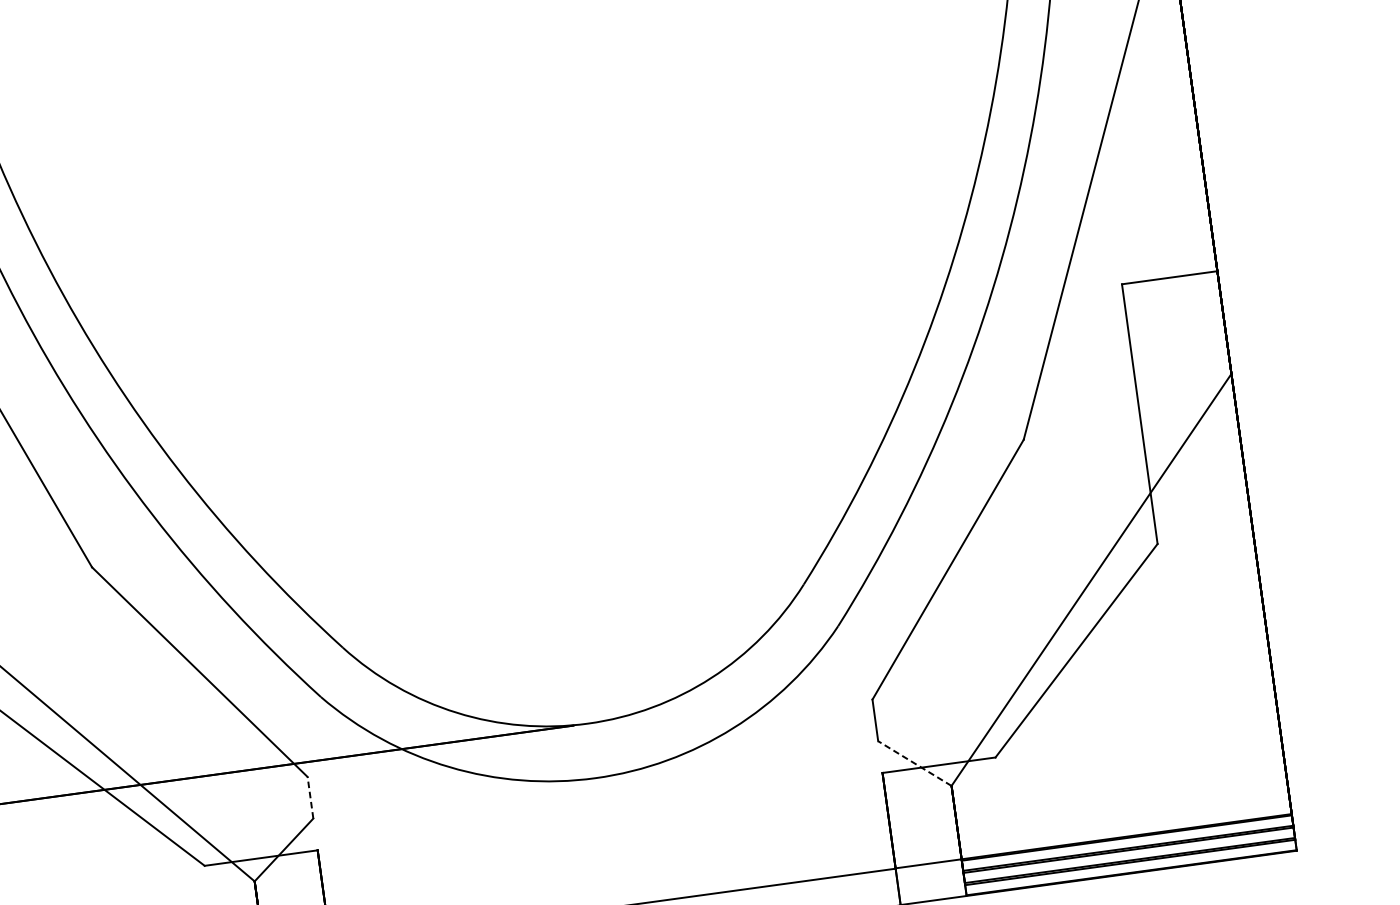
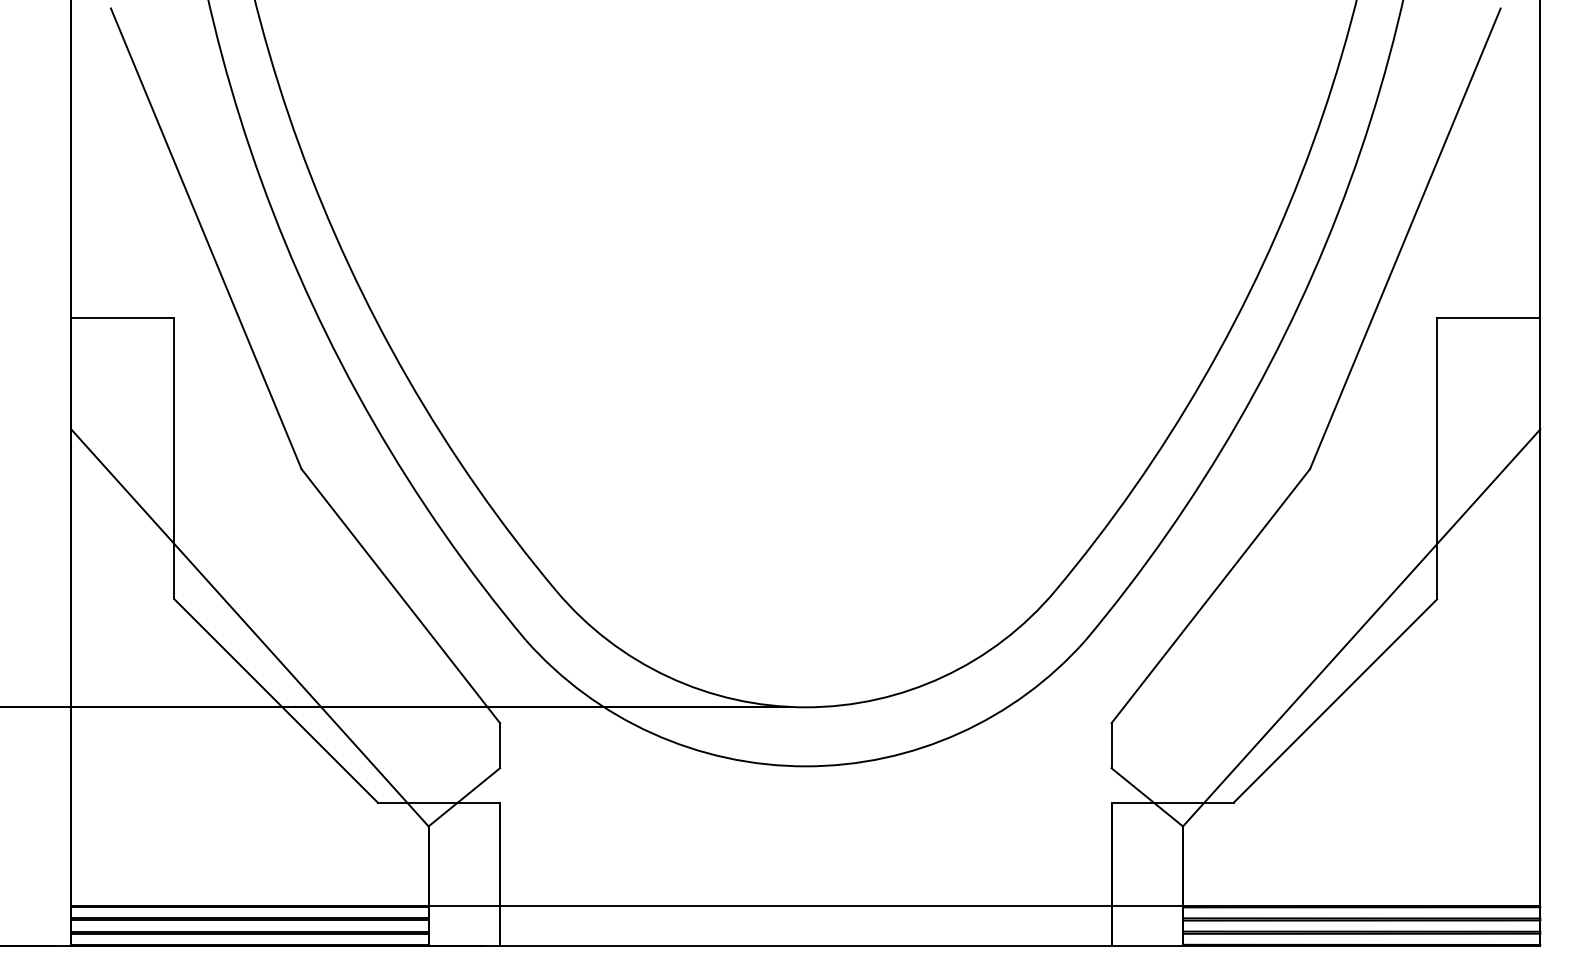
line: (914, 763) -> (1146, 797), dashed -> solid
line: (310, 797) -> (500, 745), dashed -> solid

